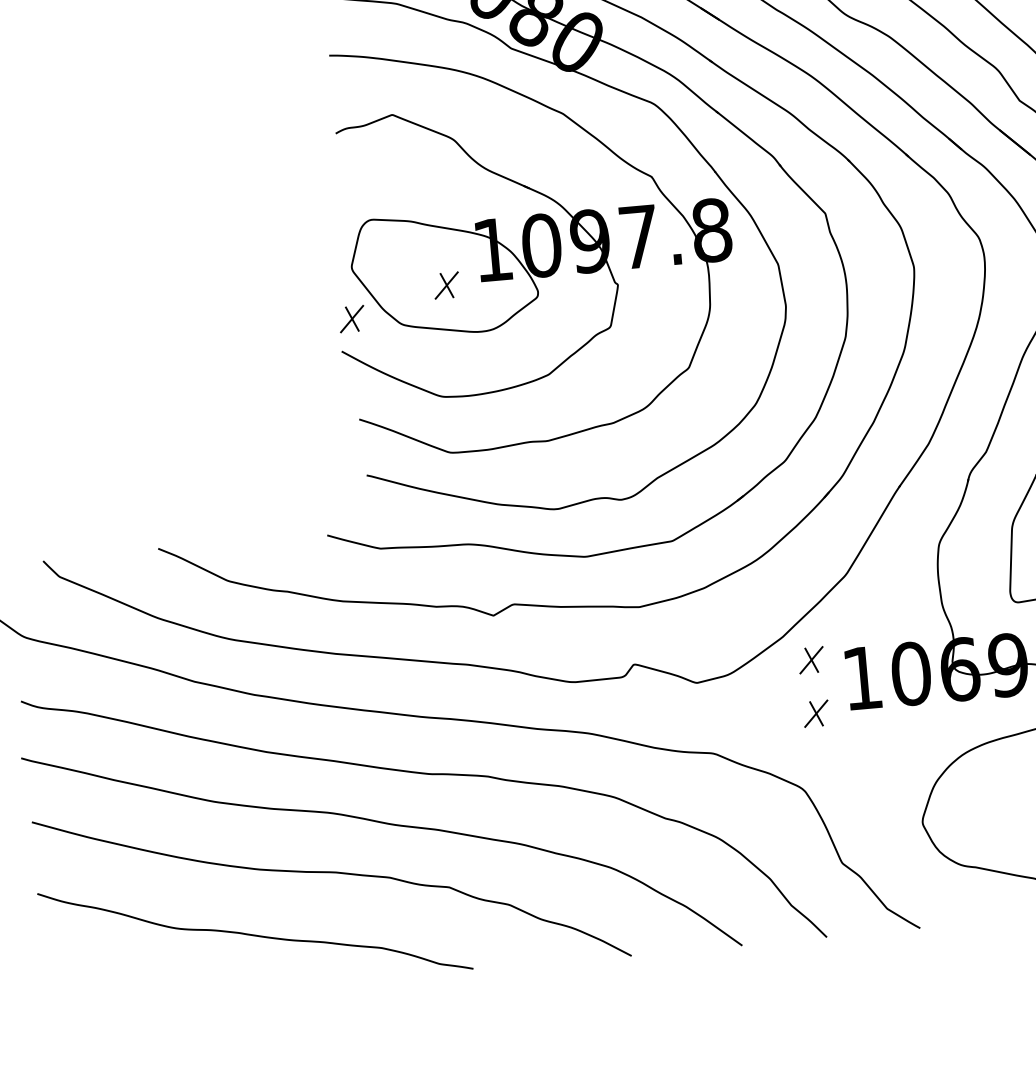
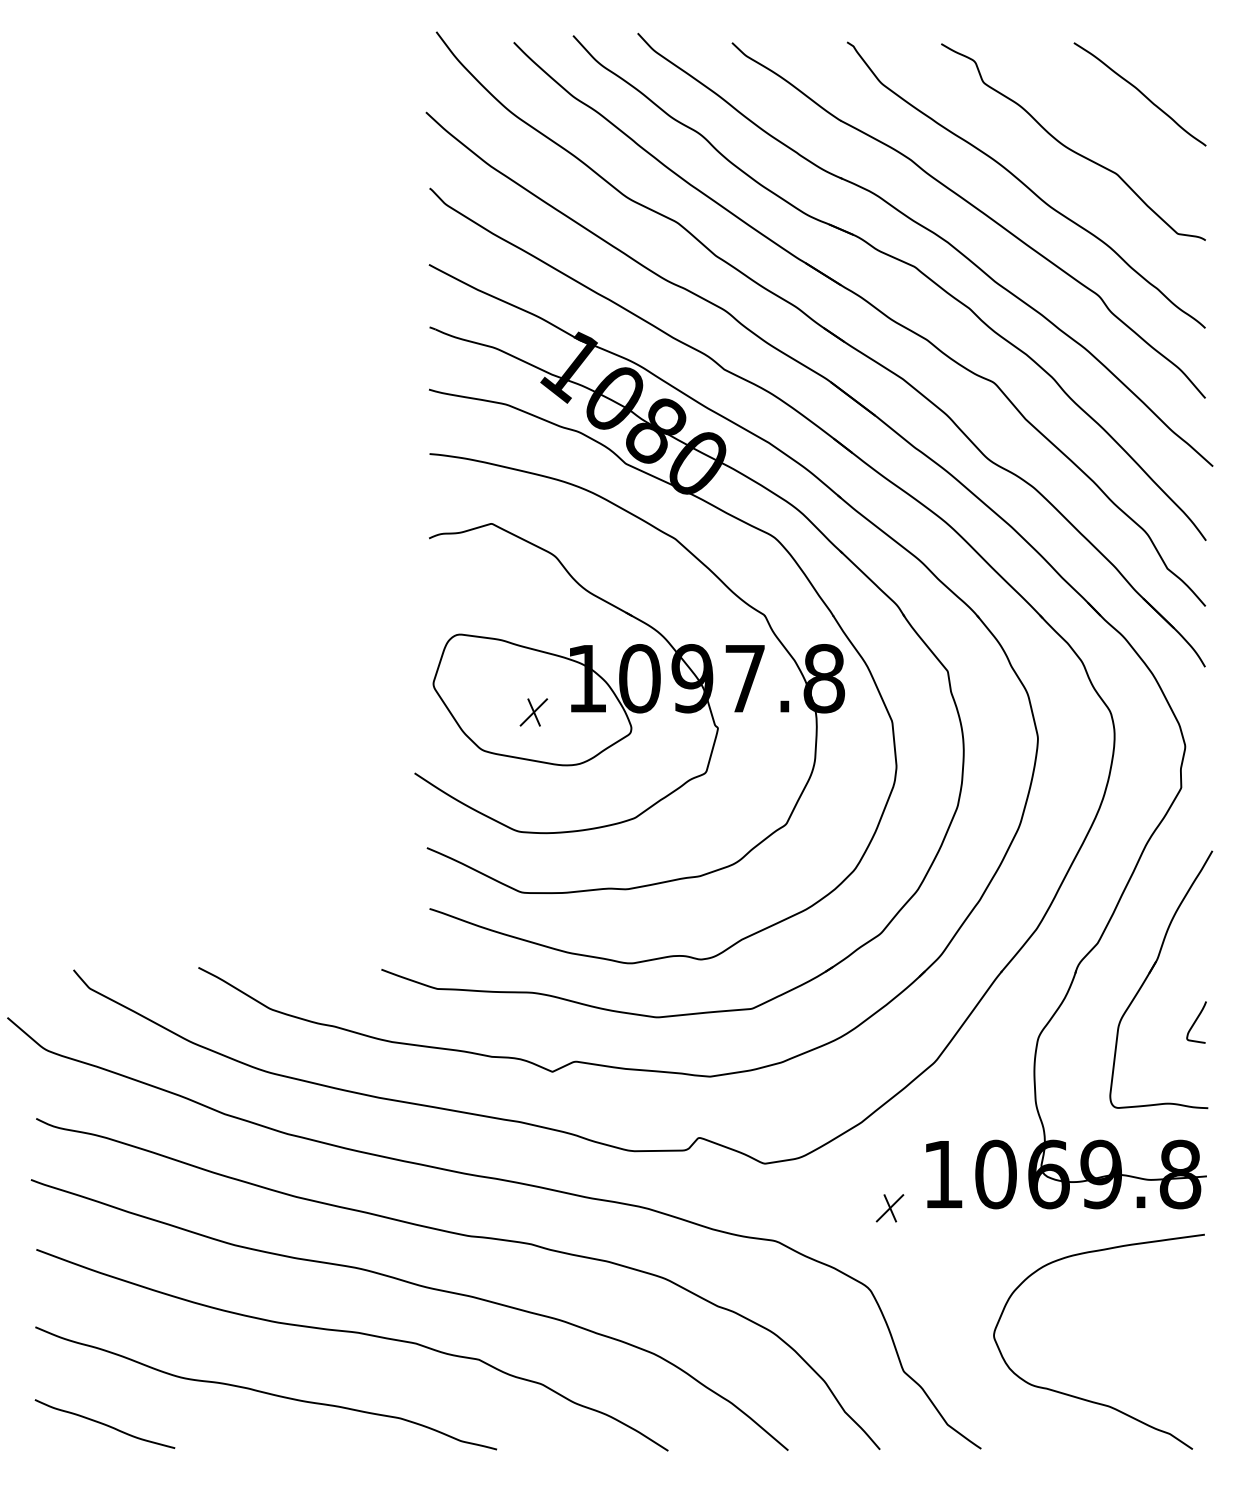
part: (351, 319) -> (428, 739), removed
part: (811, 660) -> (889, 1150), removed
curve: (109, 977) -> (104, 1423), added

